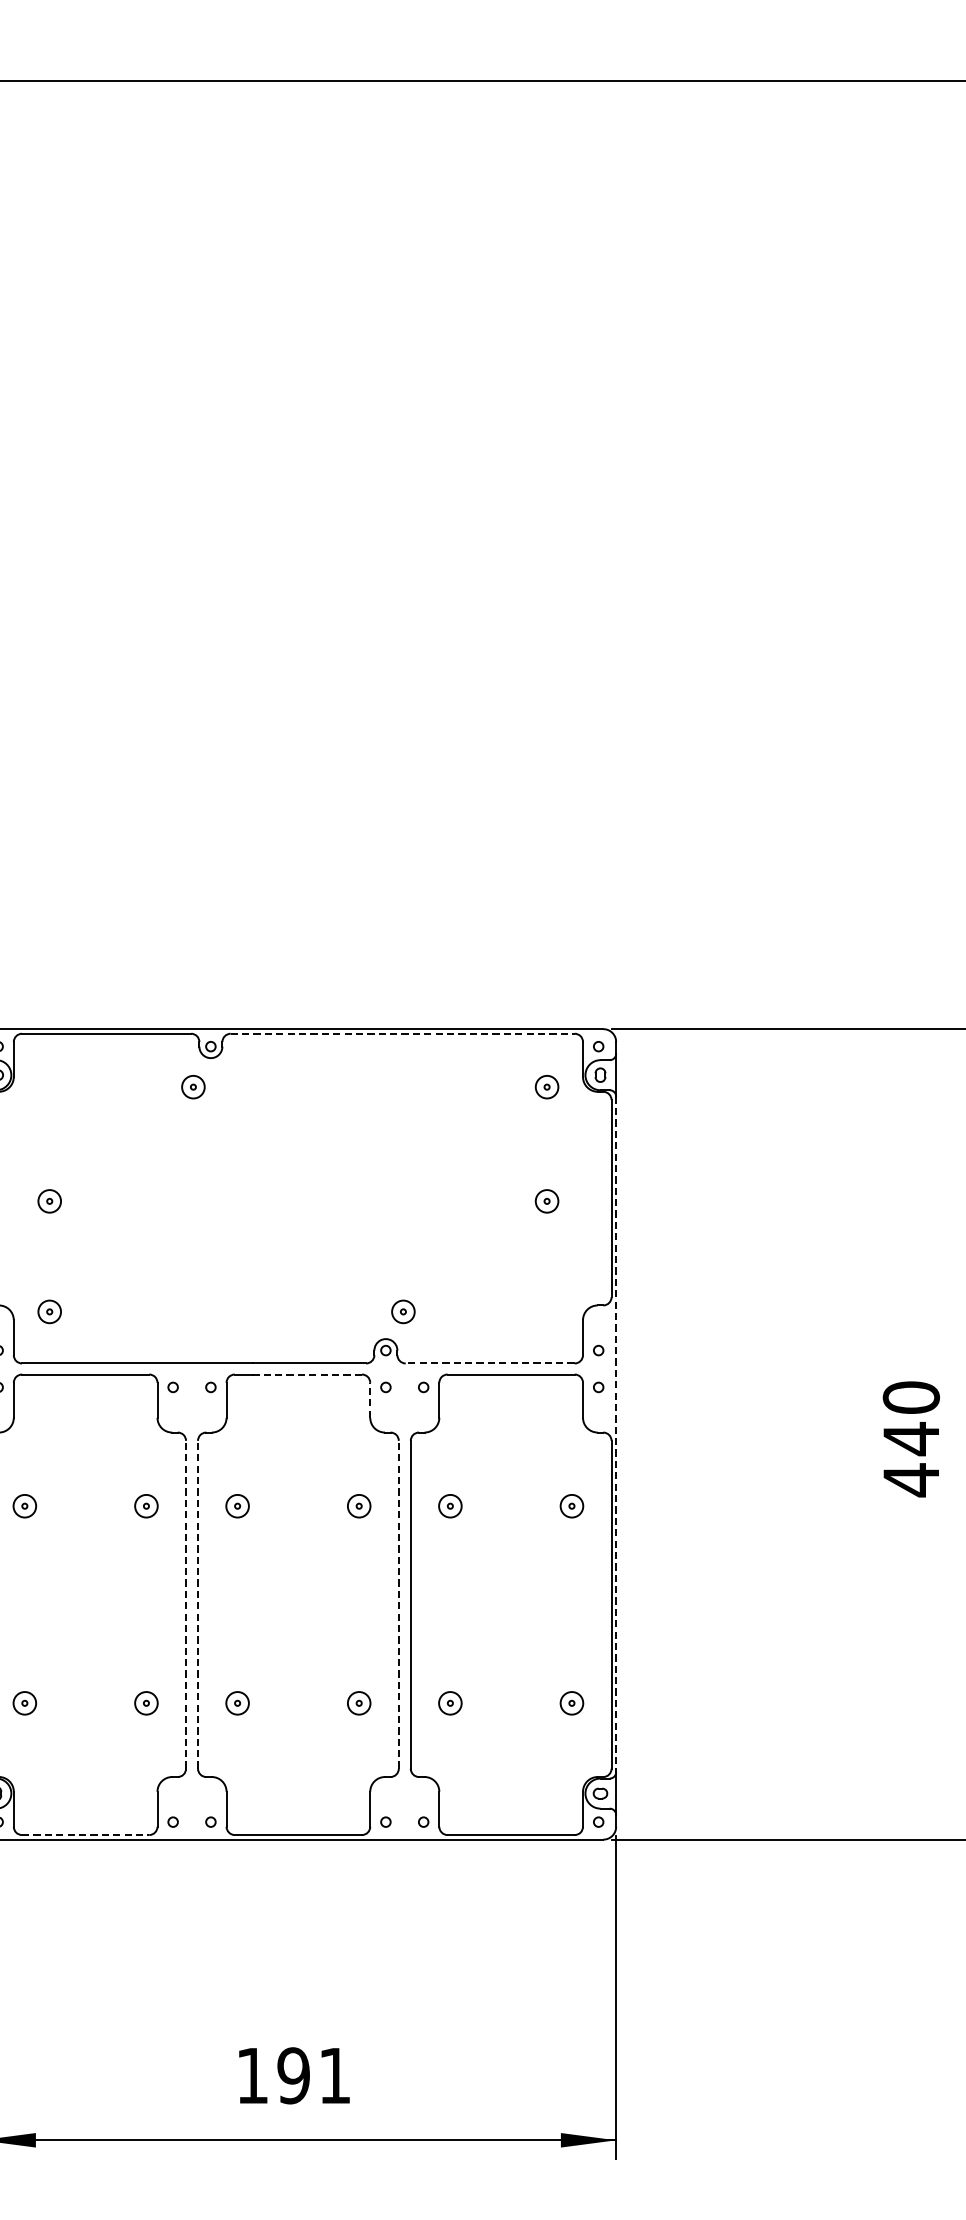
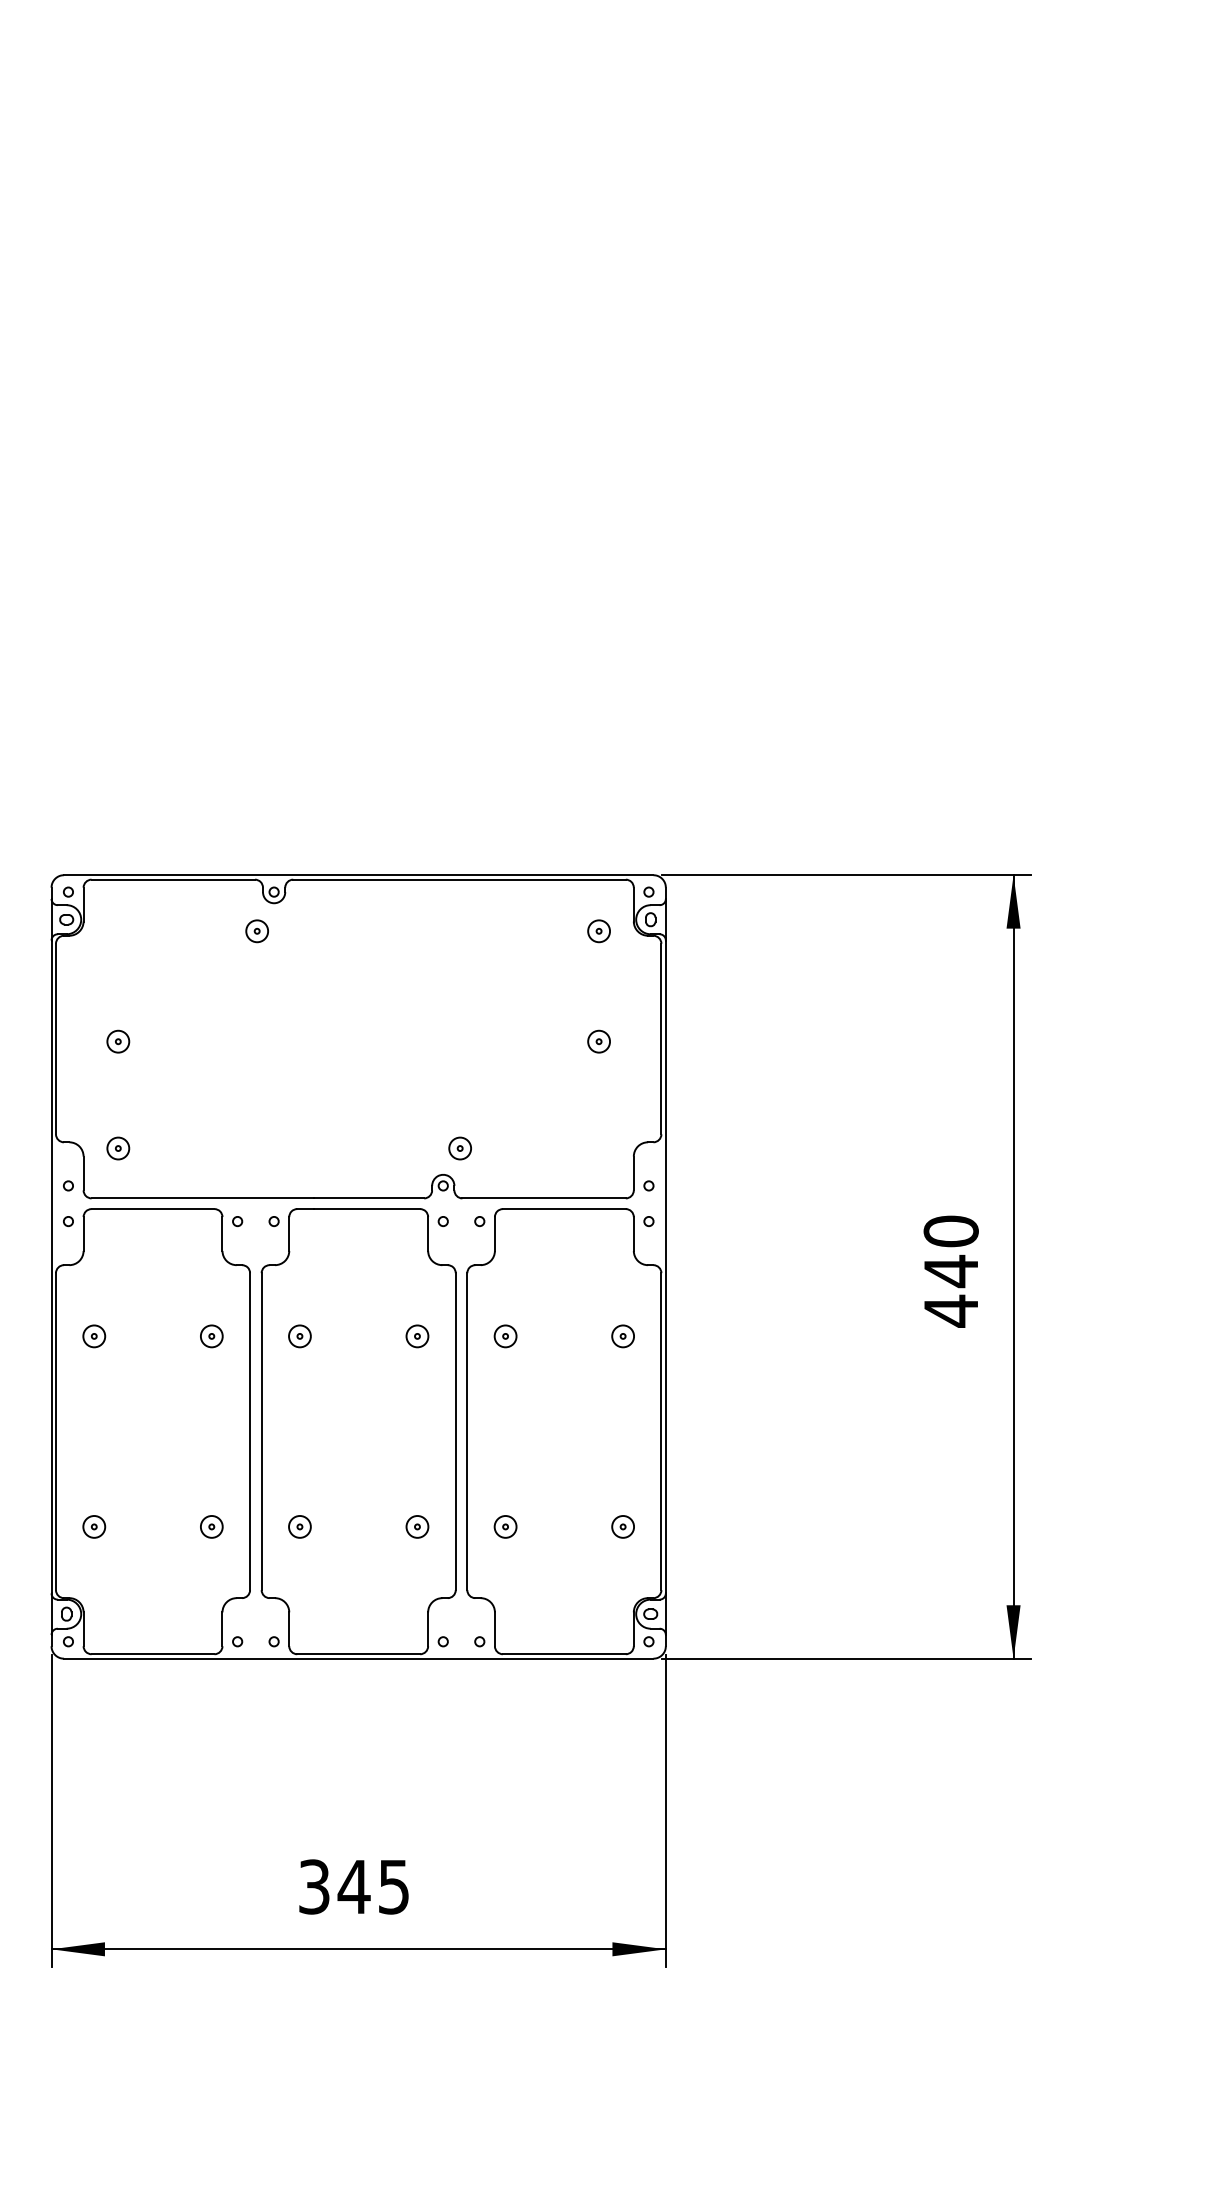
line: (403, 1033) -> (460, 879), dashed -> solid
line: (490, 1363) -> (544, 1198), dashed -> solid
line: (307, 1374) -> (367, 1209), dashed -> solid
line: (370, 1400) -> (428, 1234), dashed -> solid
line: (615, 1434) -> (665, 1267), dashed -> solid
line: (186, 1604) -> (250, 1431), dashed -> solid
line: (197, 1604) -> (261, 1431), dashed -> solid
line: (398, 1604) -> (455, 1431), dashed -> solid
line: (86, 1835) -> (153, 1654), dashed -> solid
text: (293, 2075) -> (353, 1886), 191 -> 345

